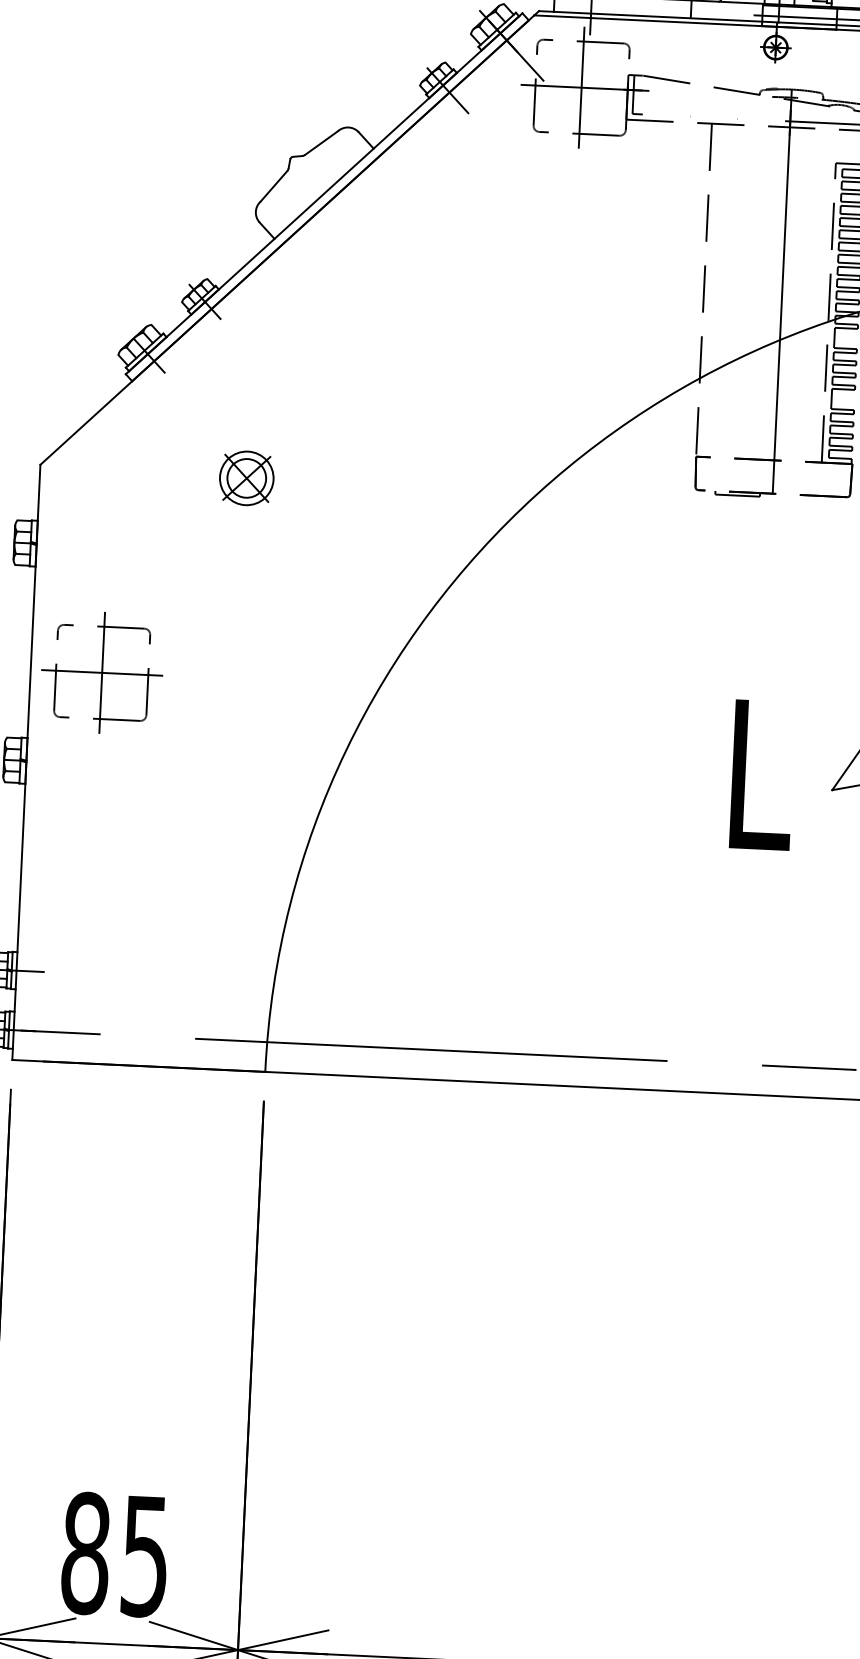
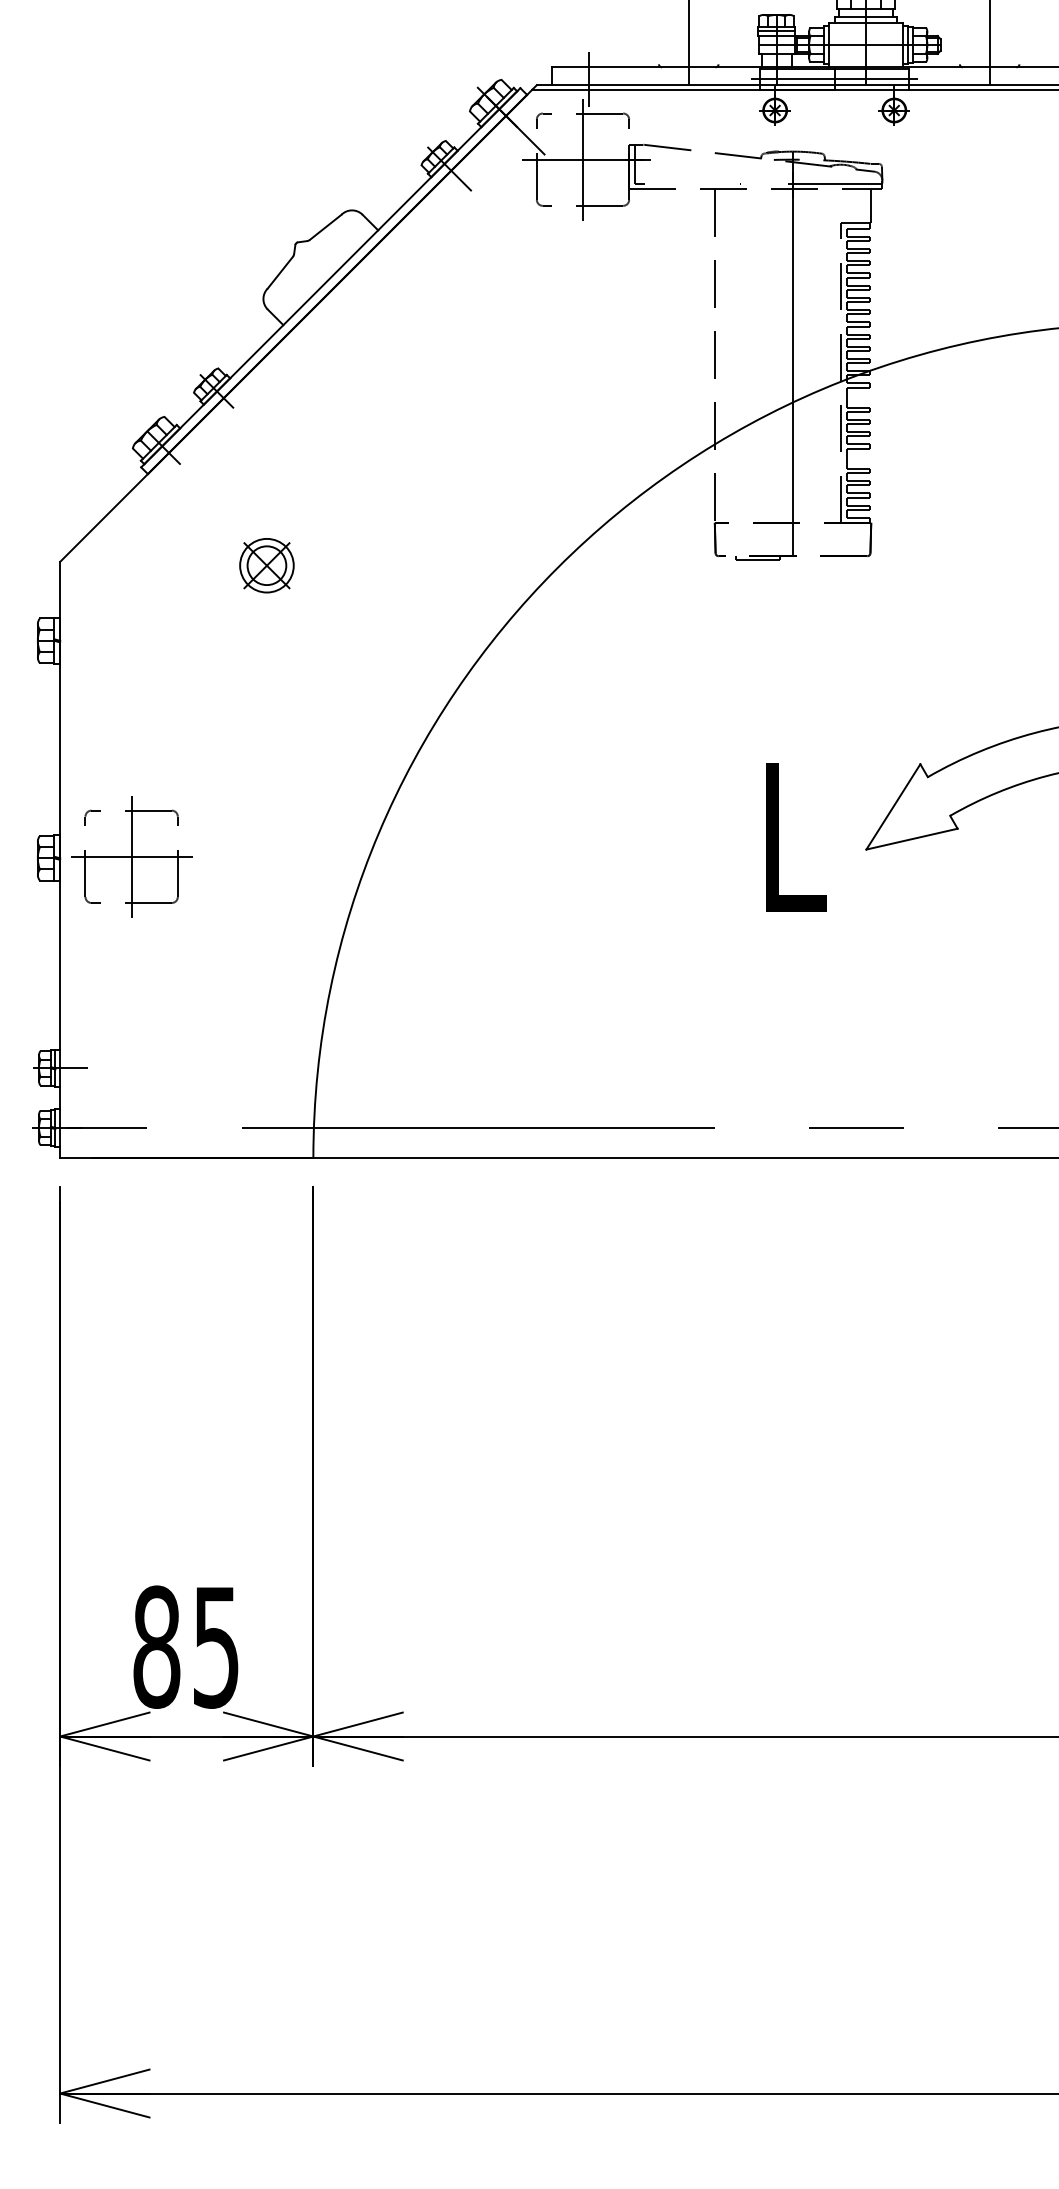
part: (102, 672) -> (131, 856), moved

